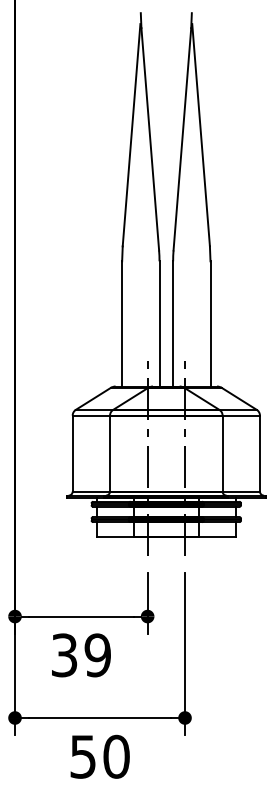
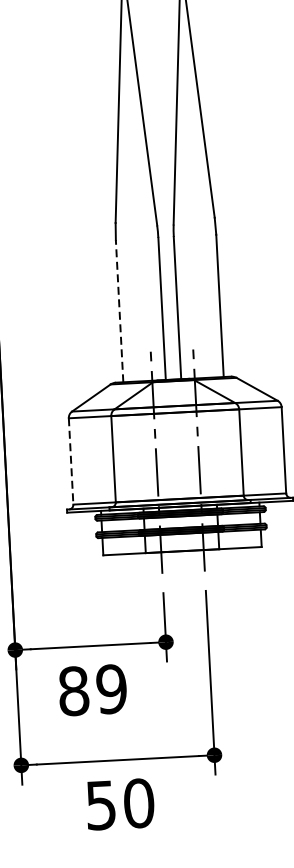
line: (122, 323) -> (119, 310), solid -> dashed
line: (72, 453) -> (70, 461), solid -> dashed
text: (64, 655) -> (73, 691), 39 -> 89

